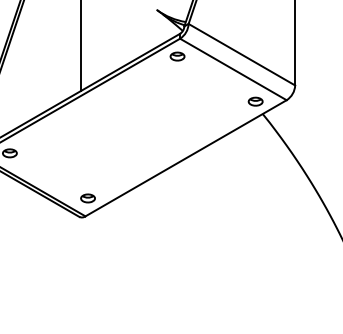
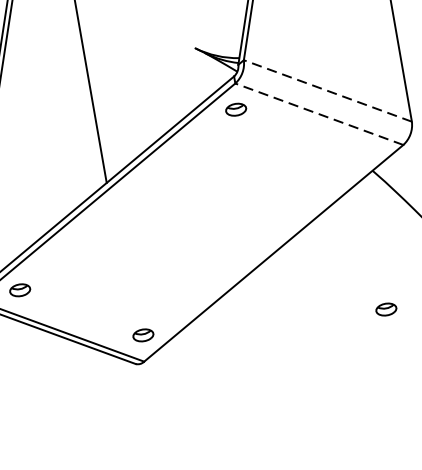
line: (241, 54) -> (327, 90), solid -> dashed
line: (233, 69) -> (319, 114), solid -> dashed
part: (255, 101) -> (386, 309), moved

